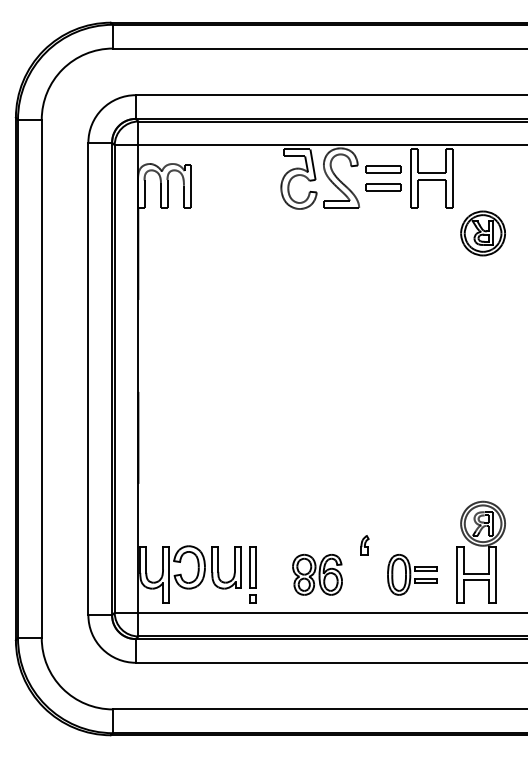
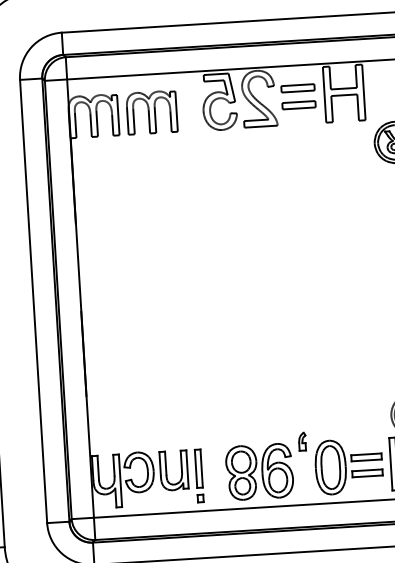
part: (226, 185) -> (152, 112), added
part: (317, 574) -> (259, 471), size x1.43
part: (412, 574) -> (348, 466), size x1.43

